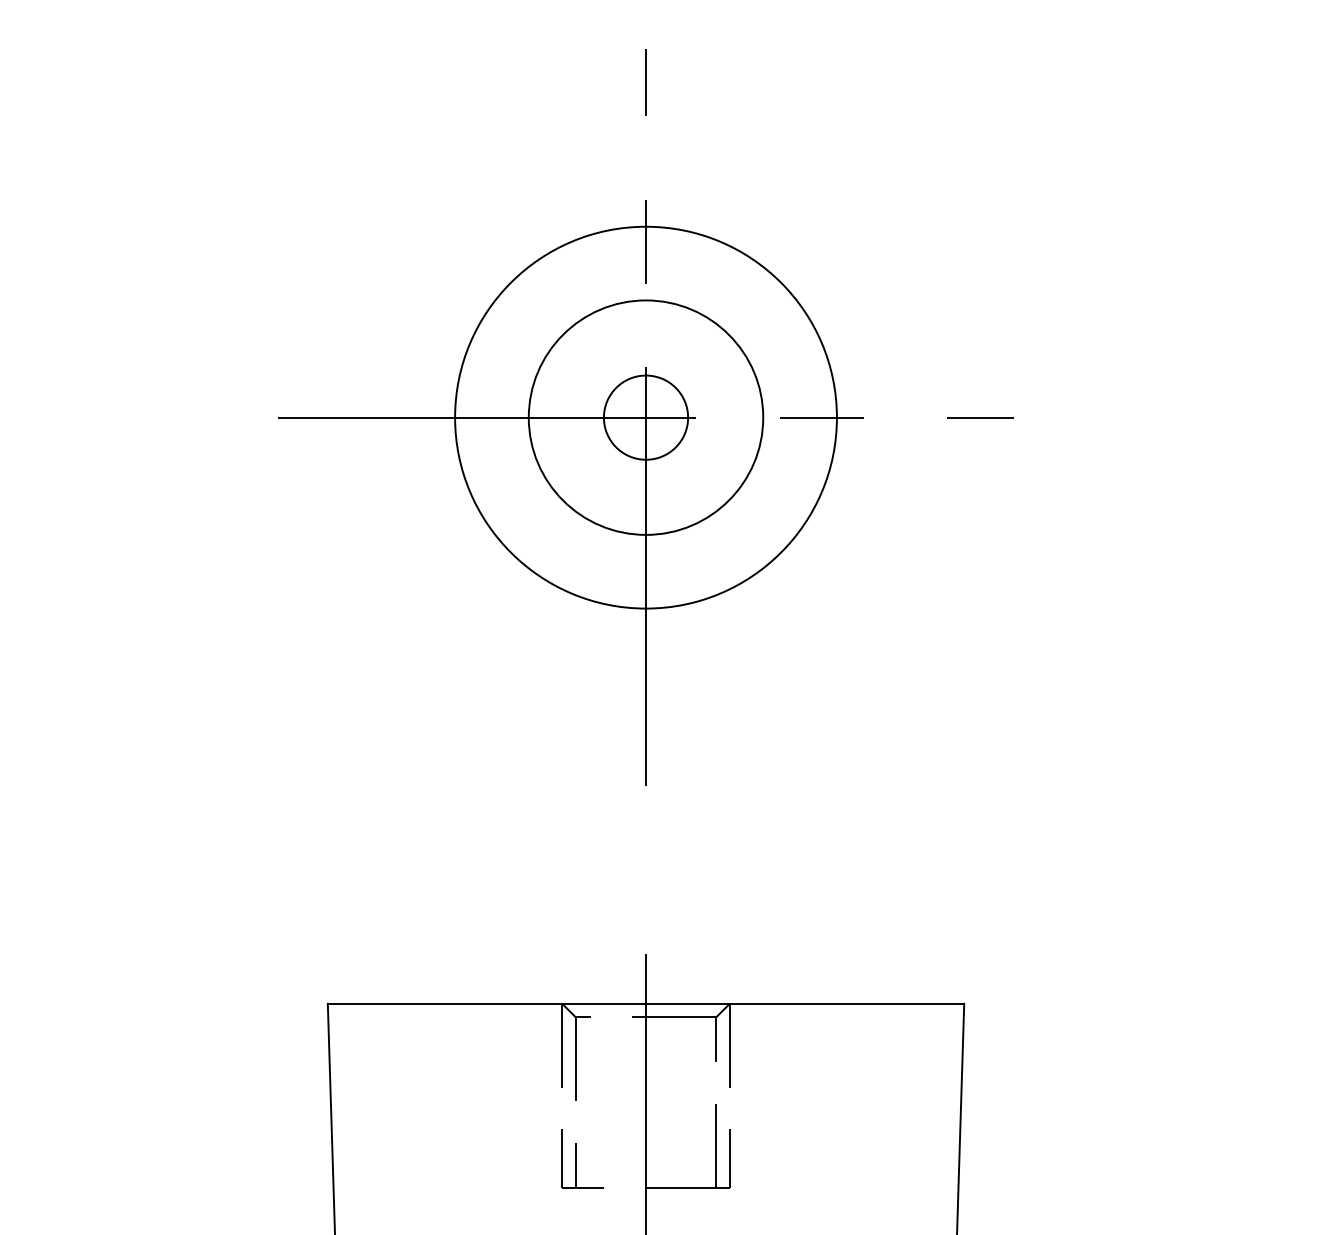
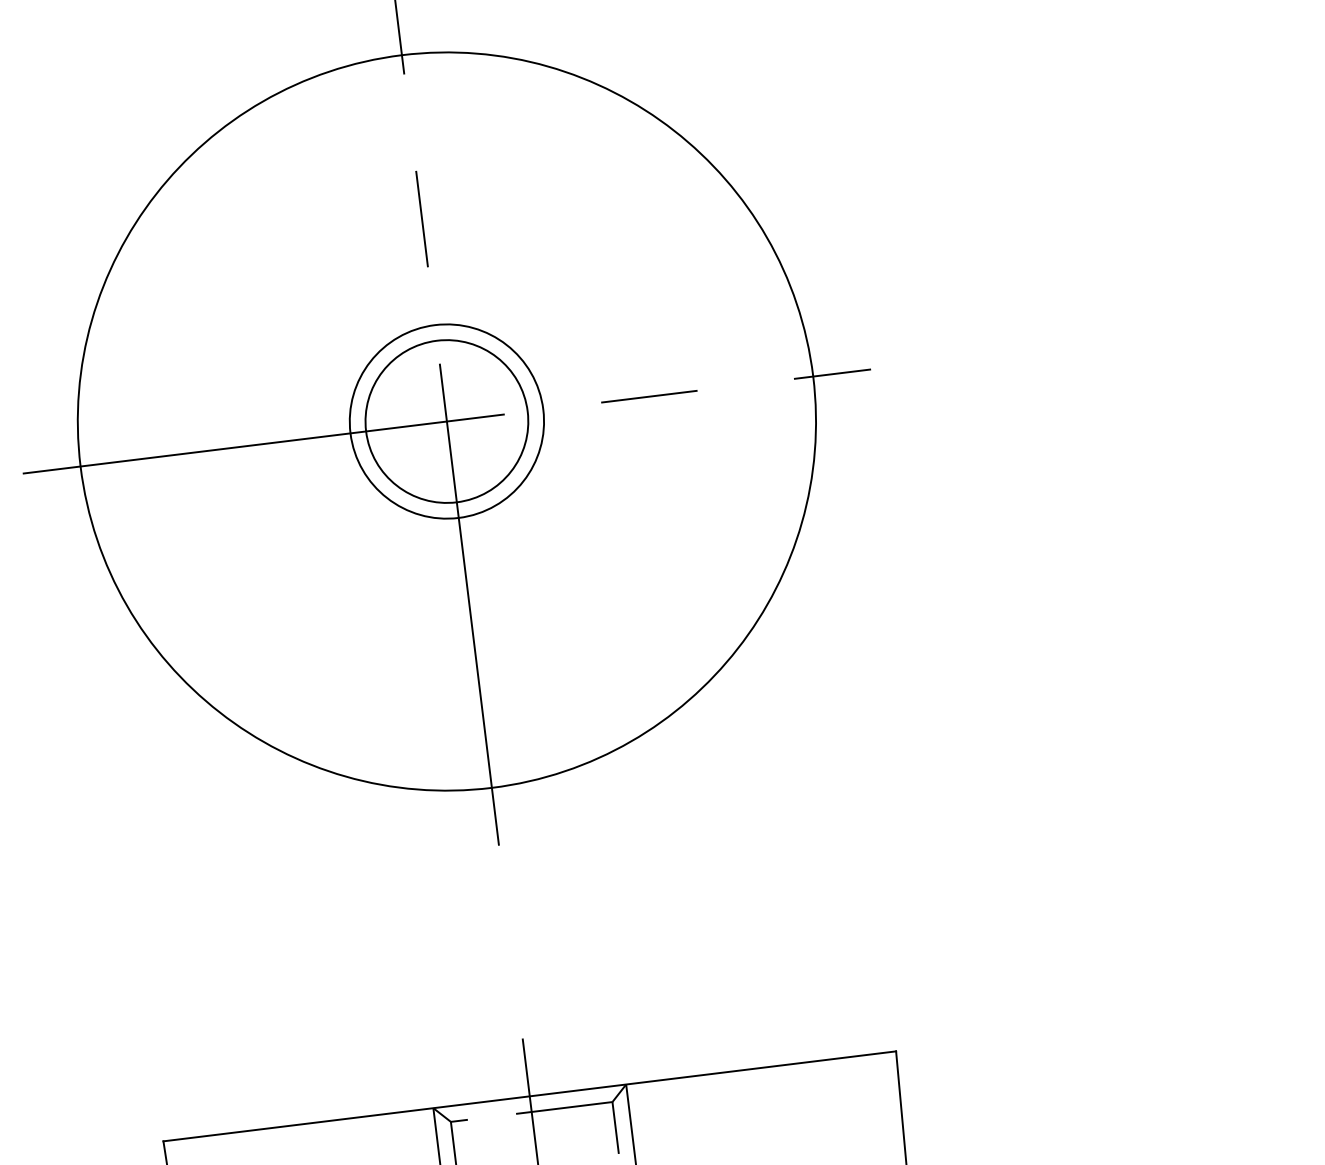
circle: (645, 417) -> (446, 421), size x0.71
circle: (645, 417) -> (446, 421), size x1.67
circle: (645, 417) -> (446, 421), size x1.67

